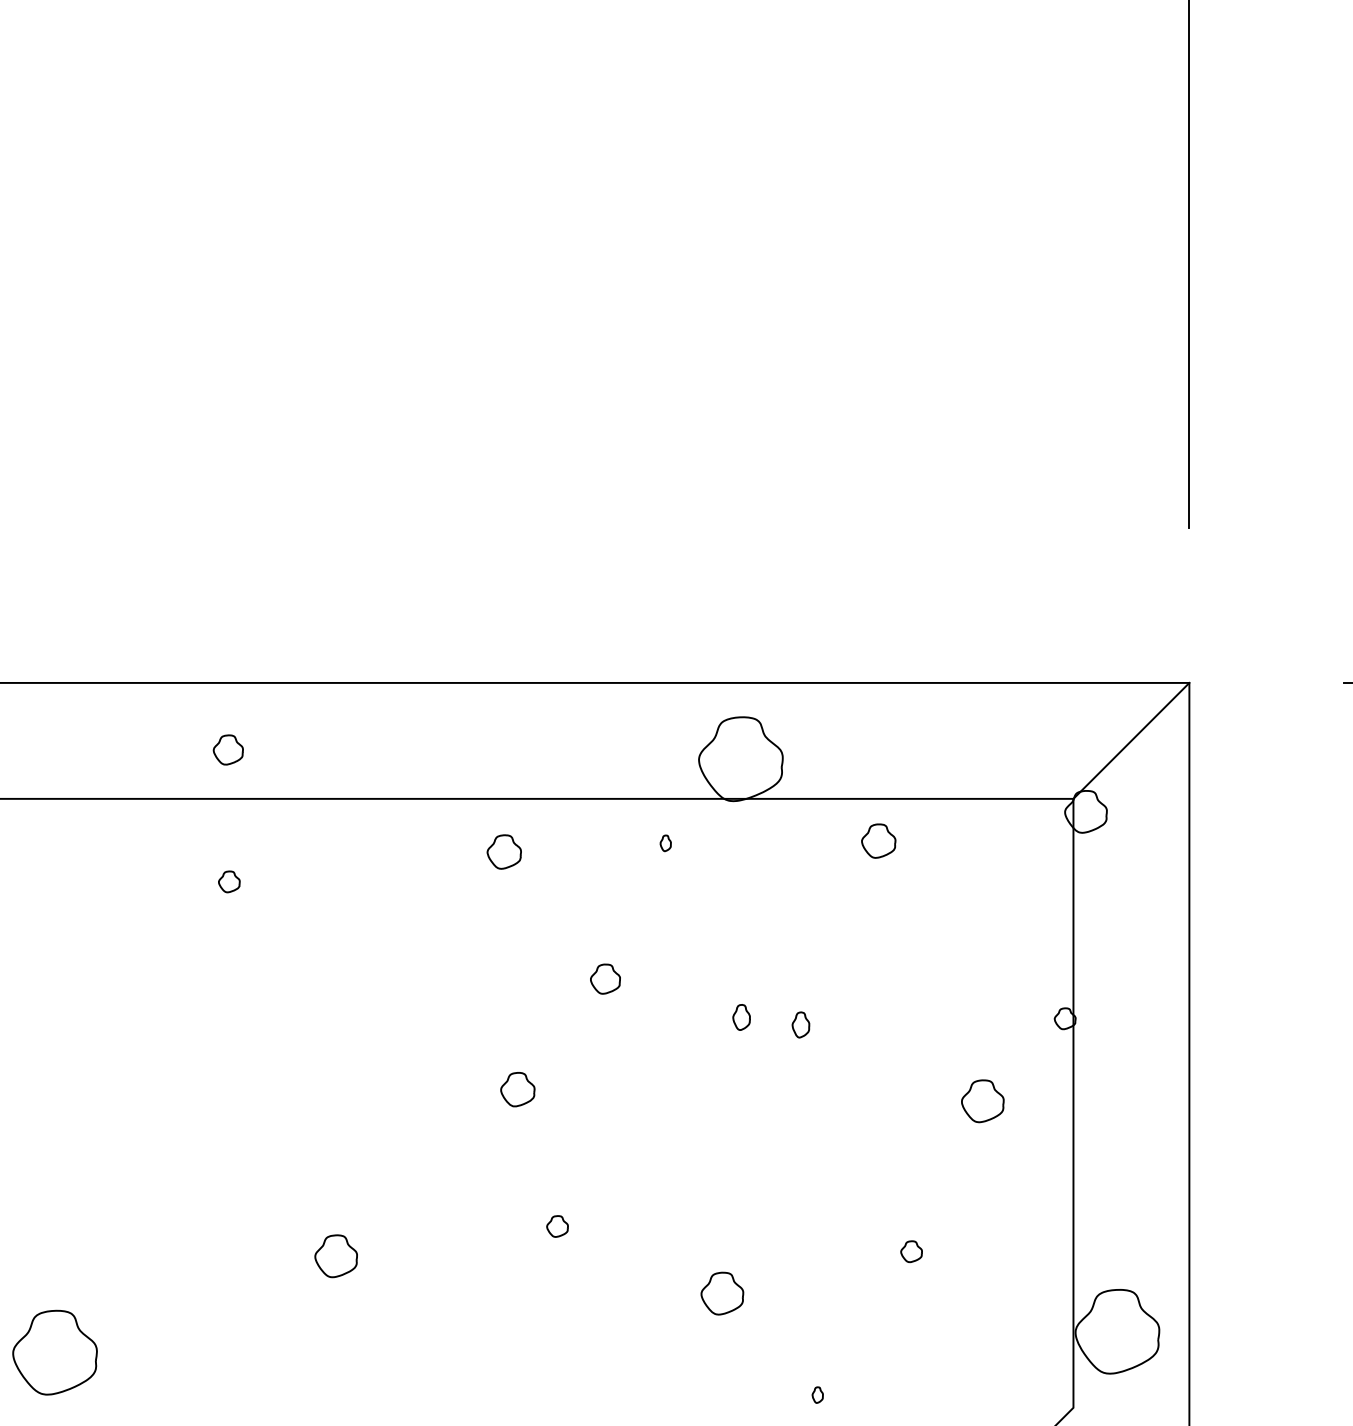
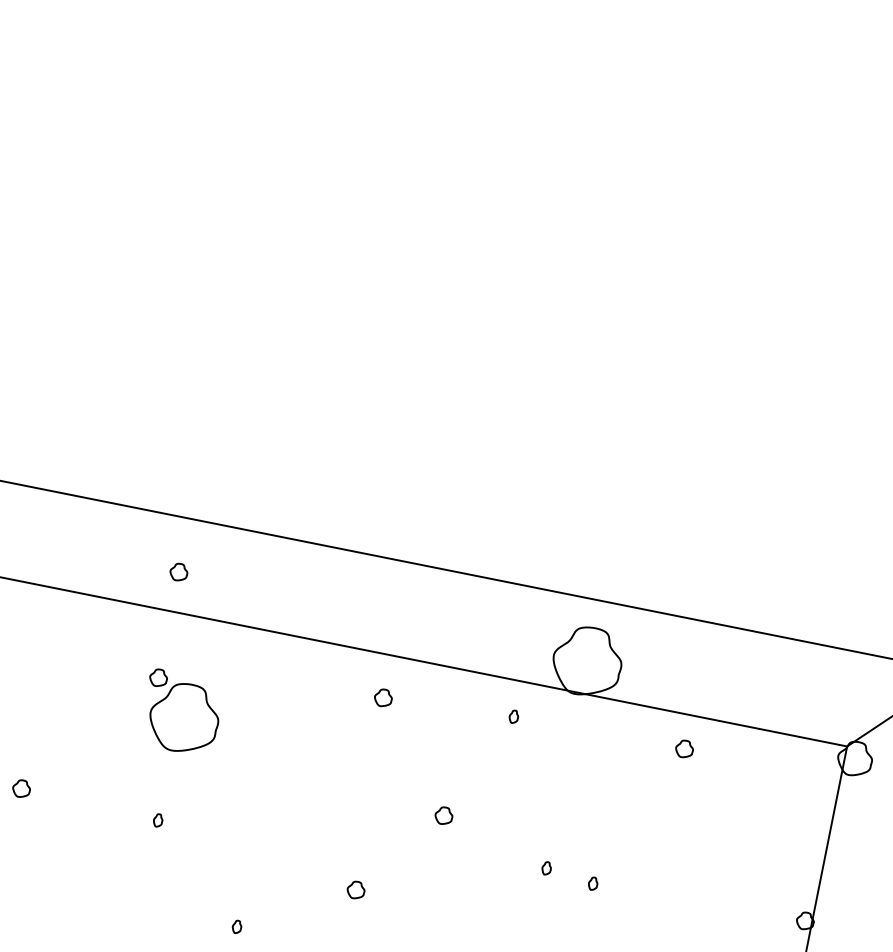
part: (228, 749) -> (179, 571), size x0.71
part: (878, 840) -> (684, 748), size x0.62
part: (504, 851) -> (383, 697), size x0.62
part: (269, 923) -> (184, 717), added
part: (605, 978) -> (444, 815), size x0.71
part: (741, 1017) -> (546, 868), size x0.62
part: (801, 1024) -> (593, 883), size x0.62
part: (91, 1047) -> (21, 788), added
part: (263, 1053) -> (158, 820), added
part: (517, 1089) -> (355, 890), size x0.62
part: (383, 1162) -> (237, 927), added

